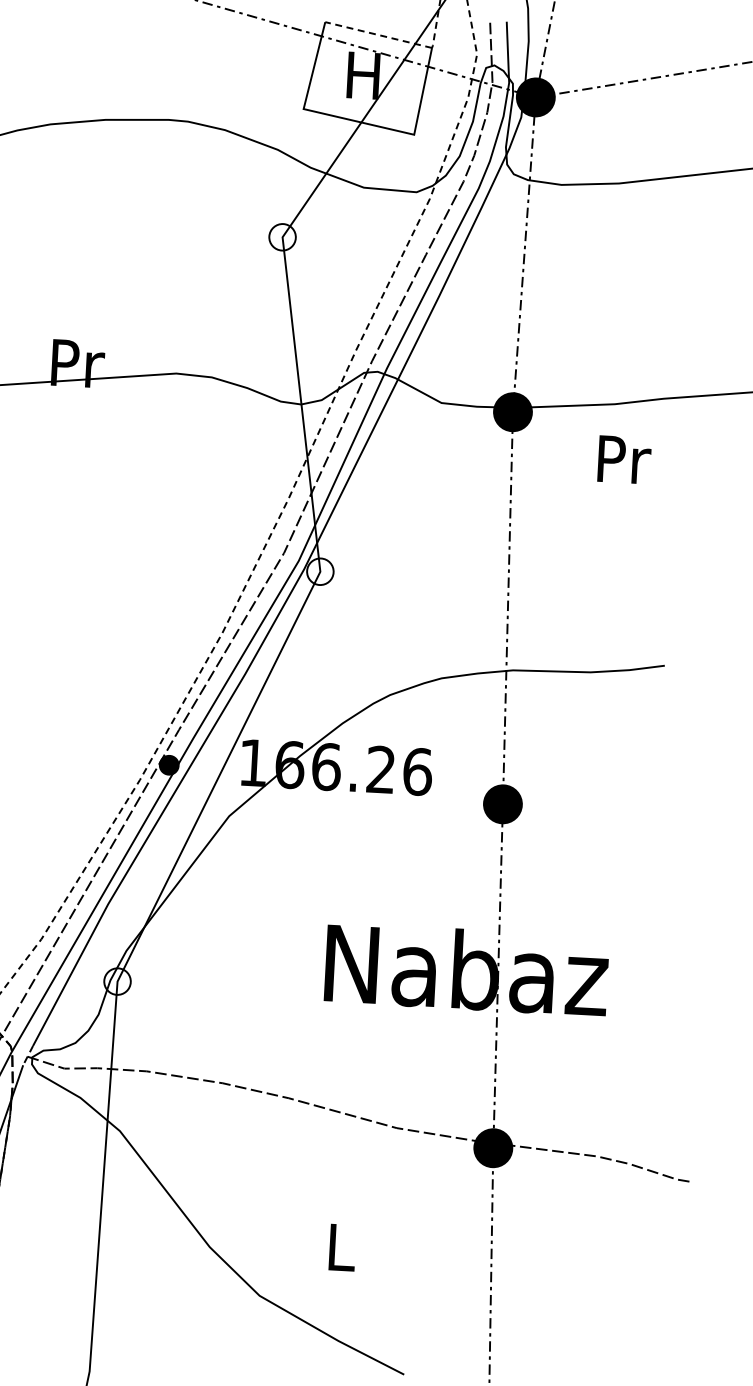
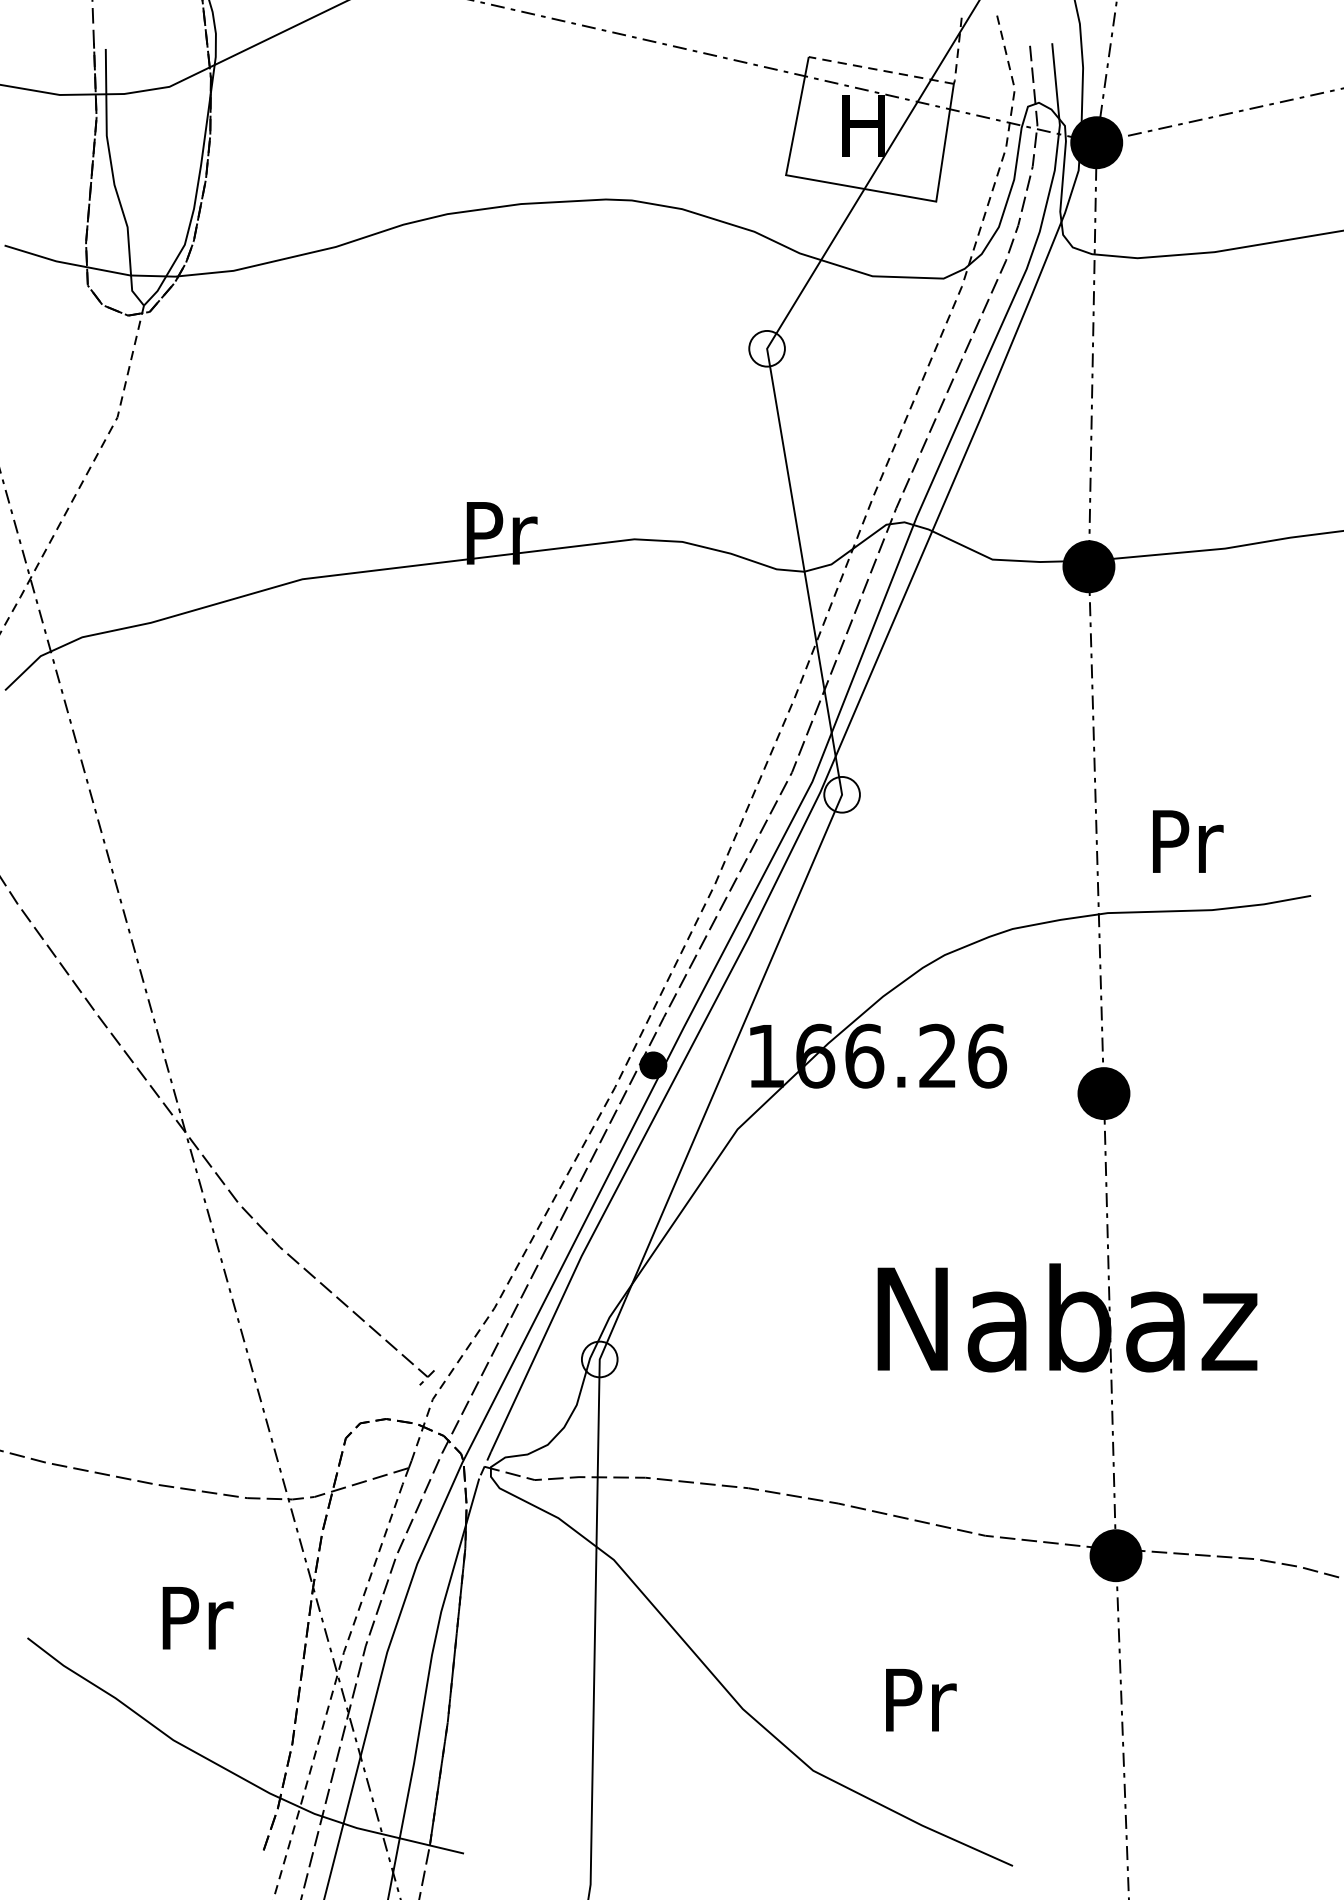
text: (624, 459) -> (1188, 841), moved
text: (342, 1247) -> (921, 1699), L -> Pr

